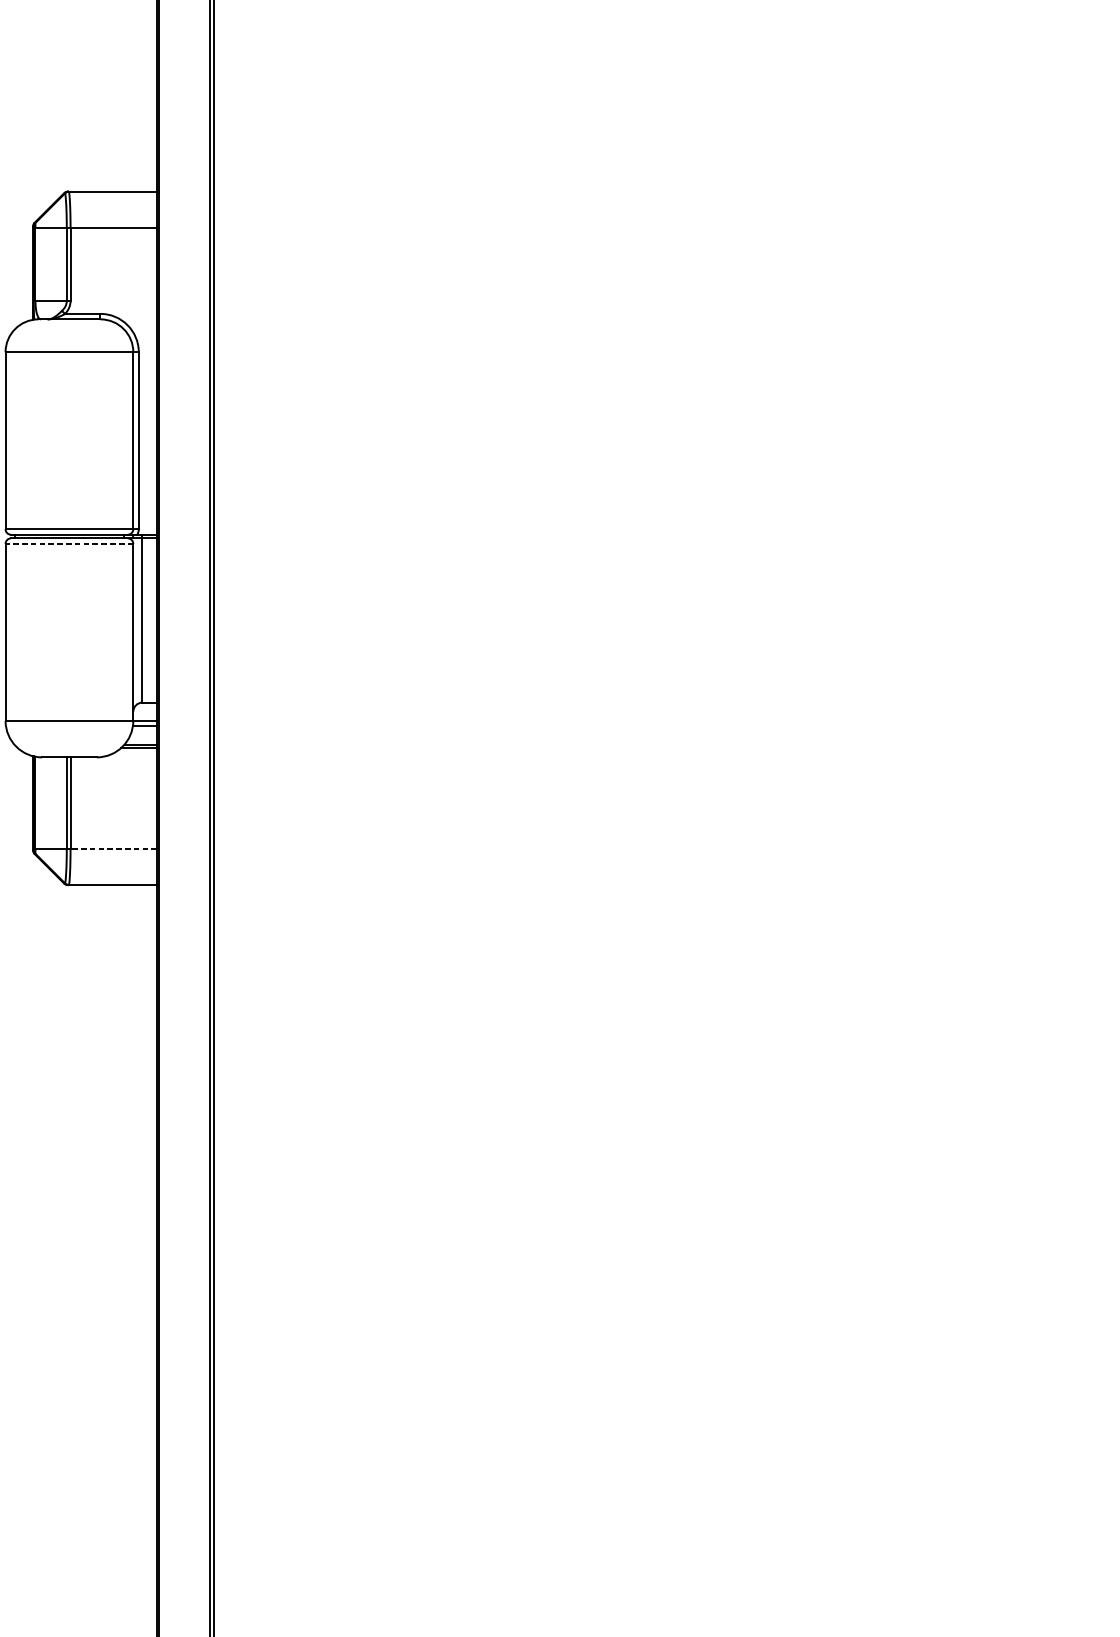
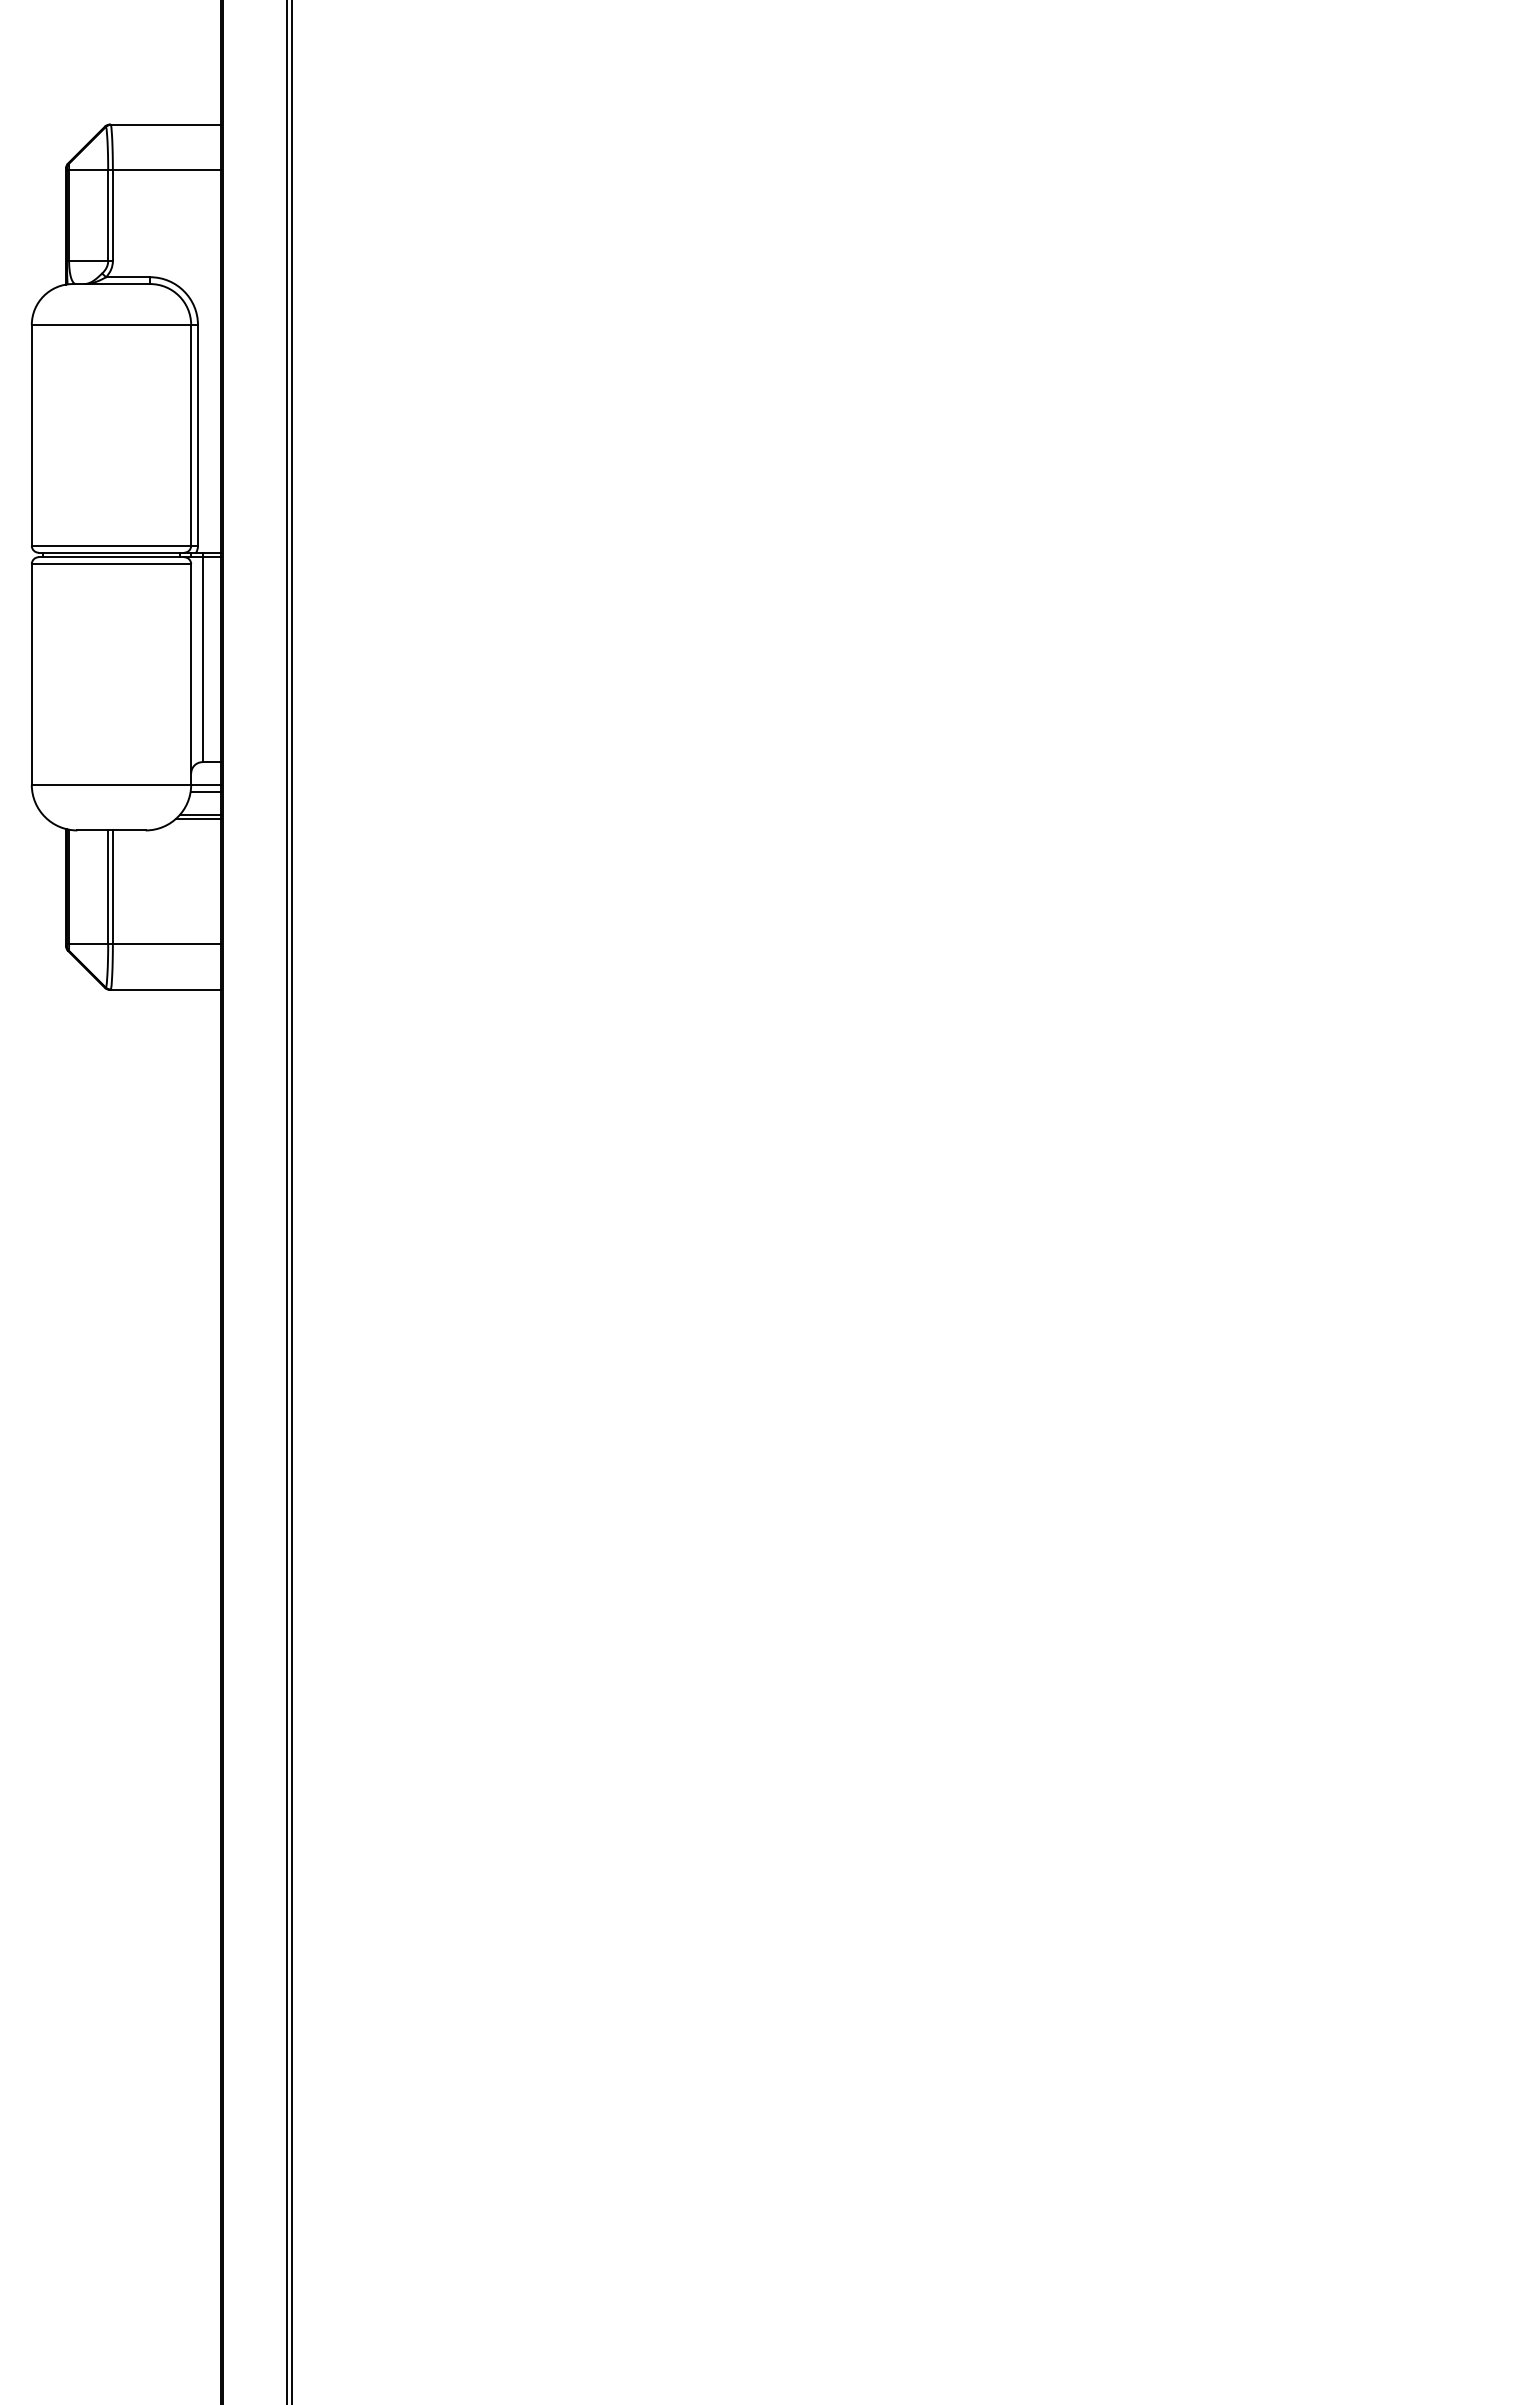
line: (69, 544) -> (111, 564), dashed -> solid
line: (113, 848) -> (166, 944), dashed -> solid

